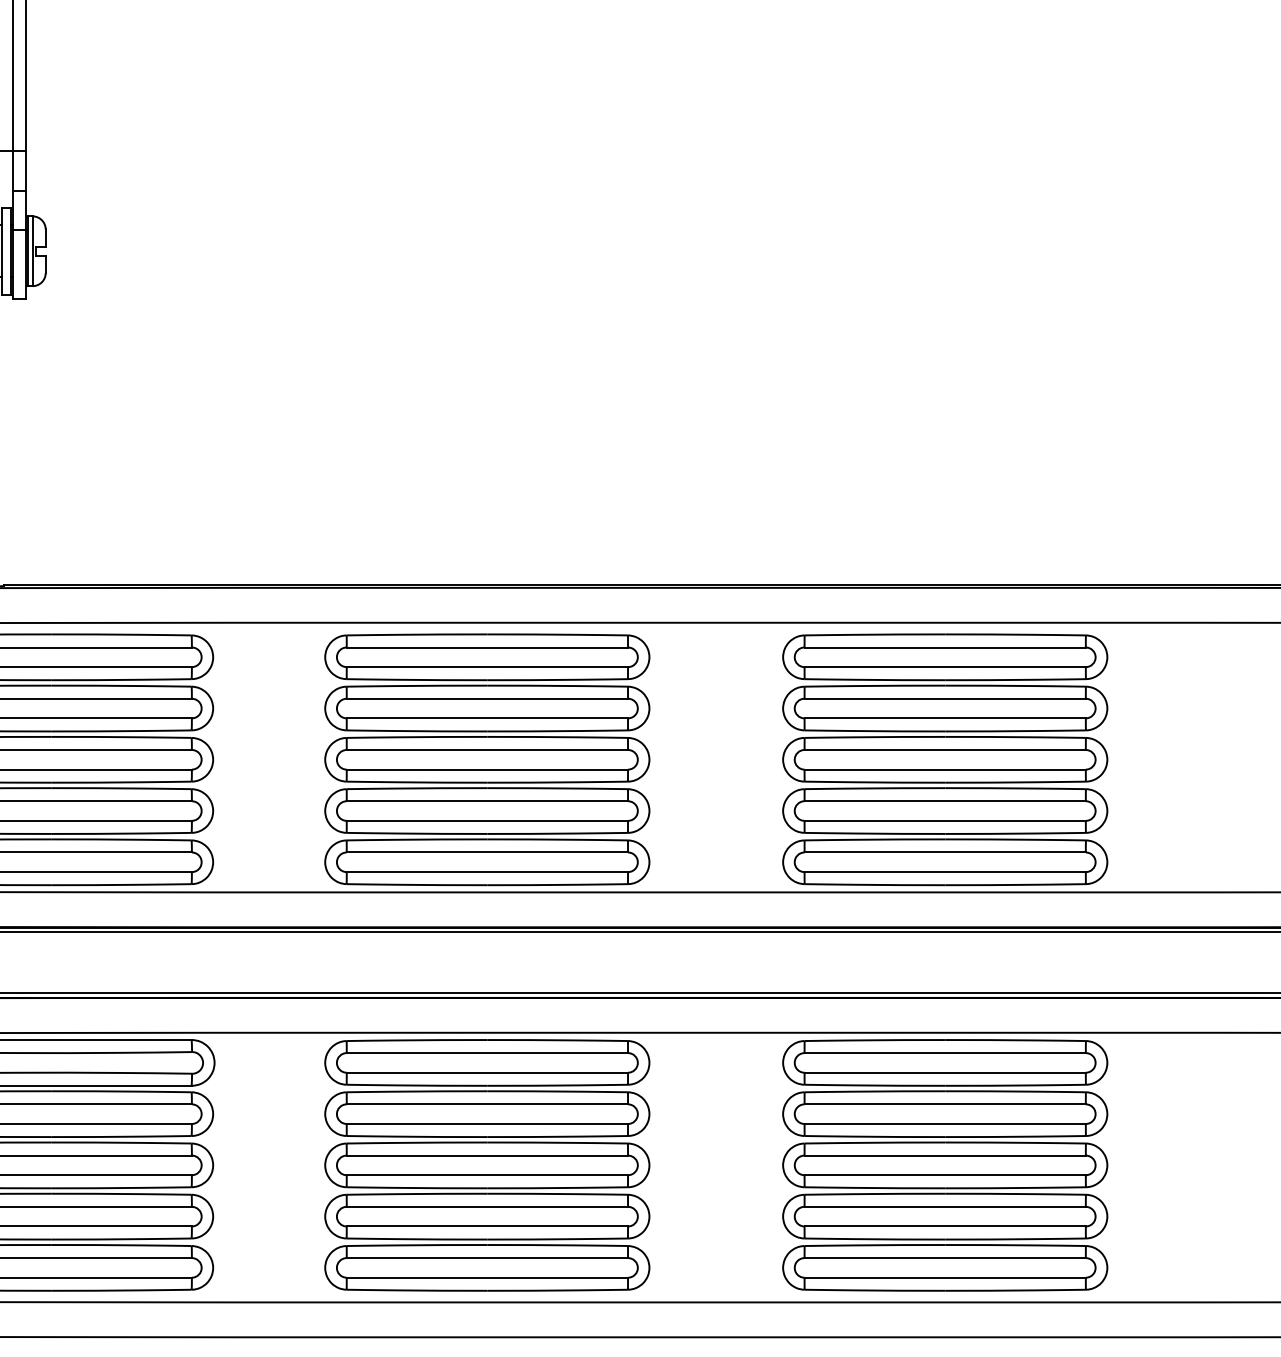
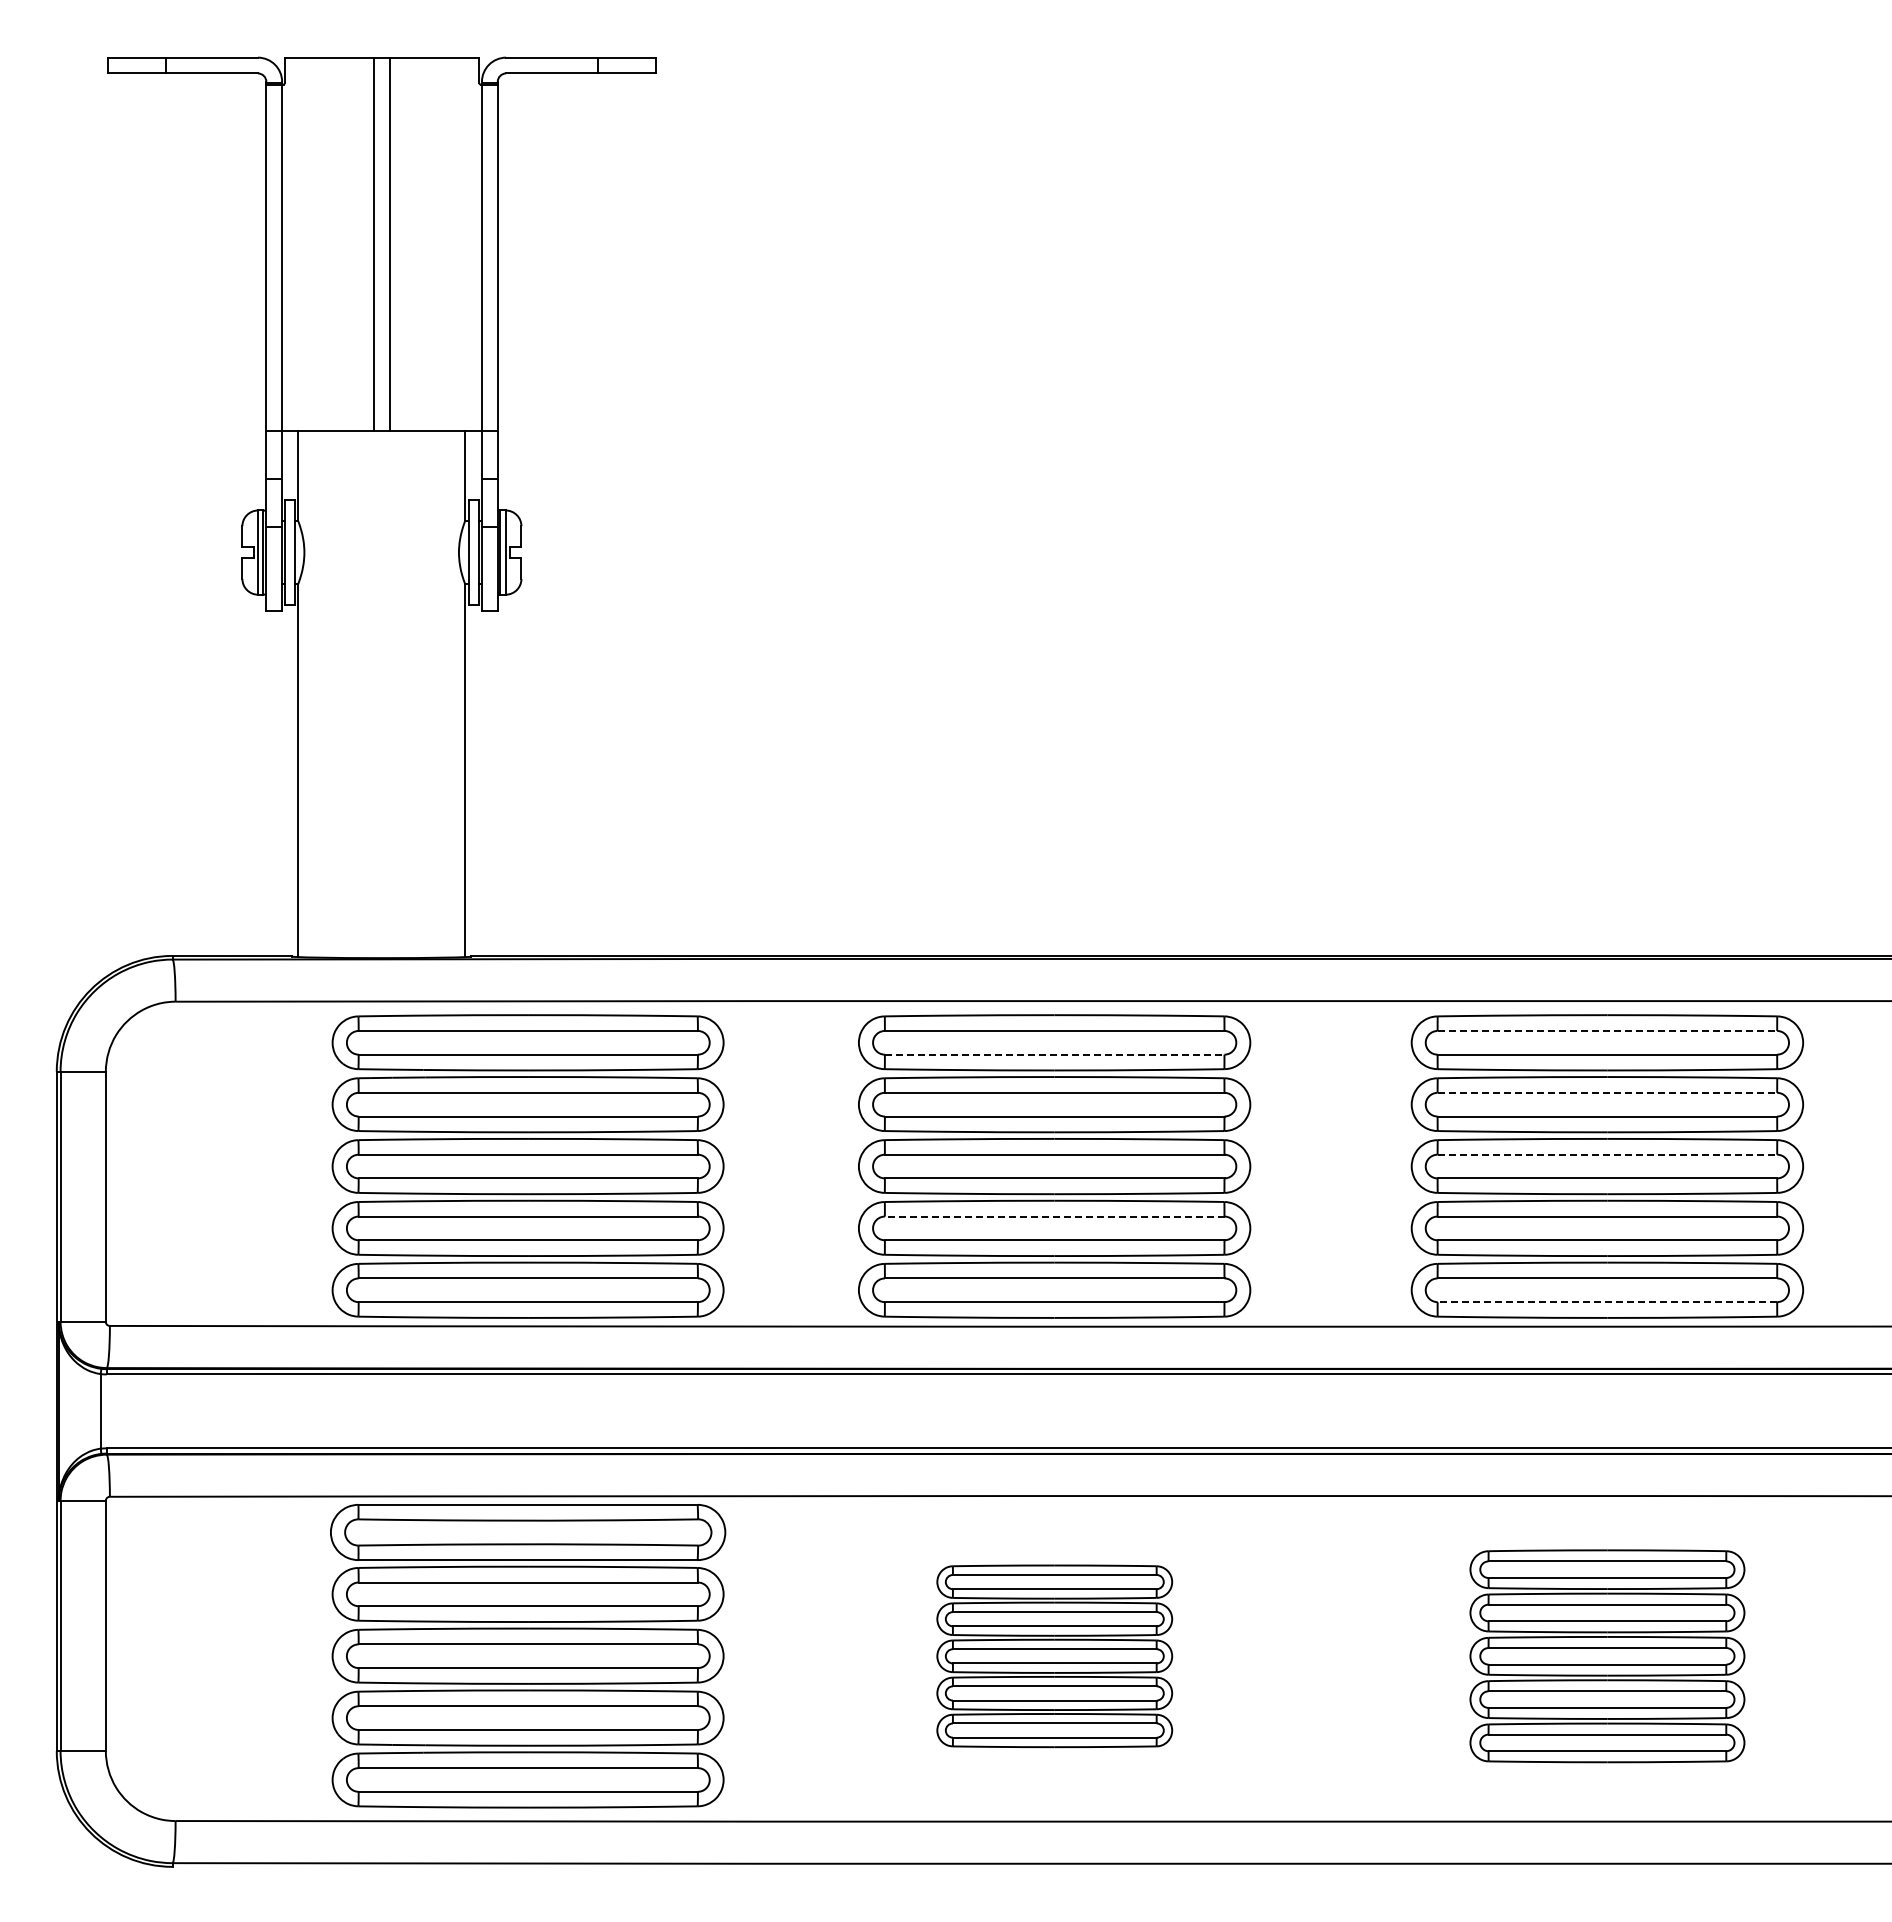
line: (945, 647) -> (1607, 1030), solid -> dashed
line: (487, 666) -> (1054, 1054), solid -> dashed
line: (945, 698) -> (1607, 1092), solid -> dashed
line: (945, 749) -> (1607, 1154), solid -> dashed
line: (487, 801) -> (1054, 1216), solid -> dashed
line: (945, 872) -> (1607, 1302), solid -> dashed
part: (487, 1165) -> (1054, 1656), size x0.6
part: (945, 1165) -> (1607, 1656), size x0.7

